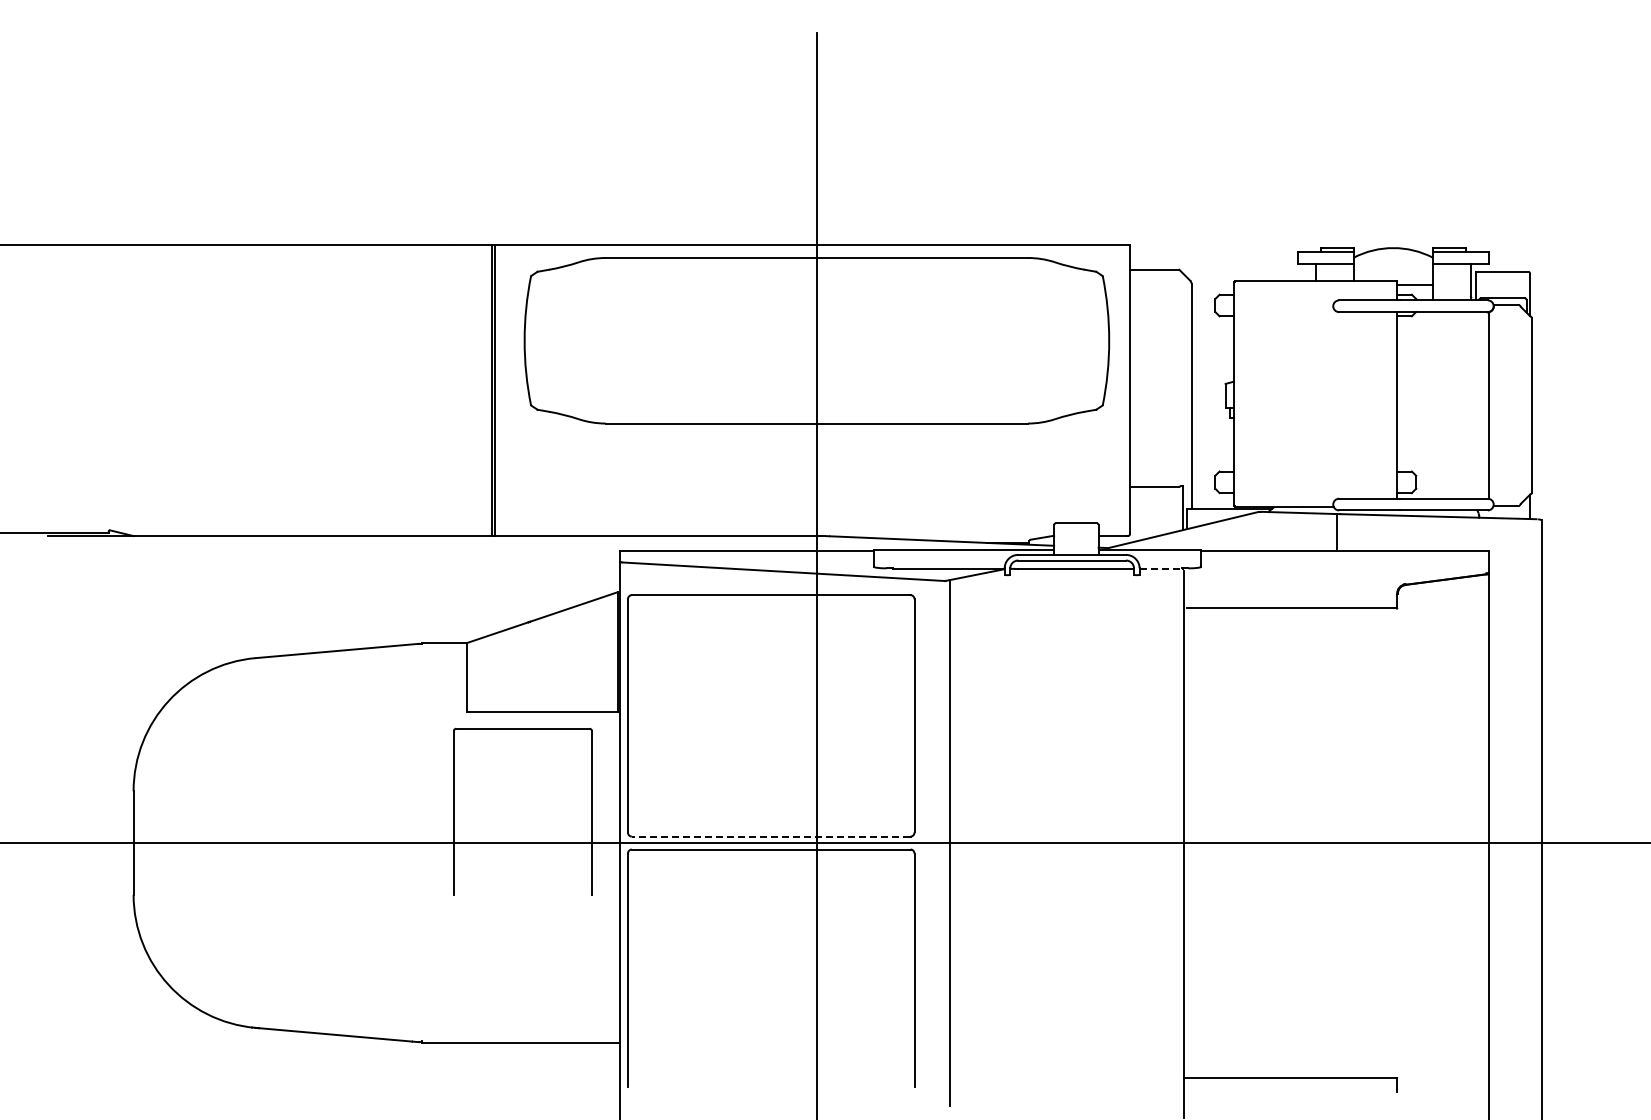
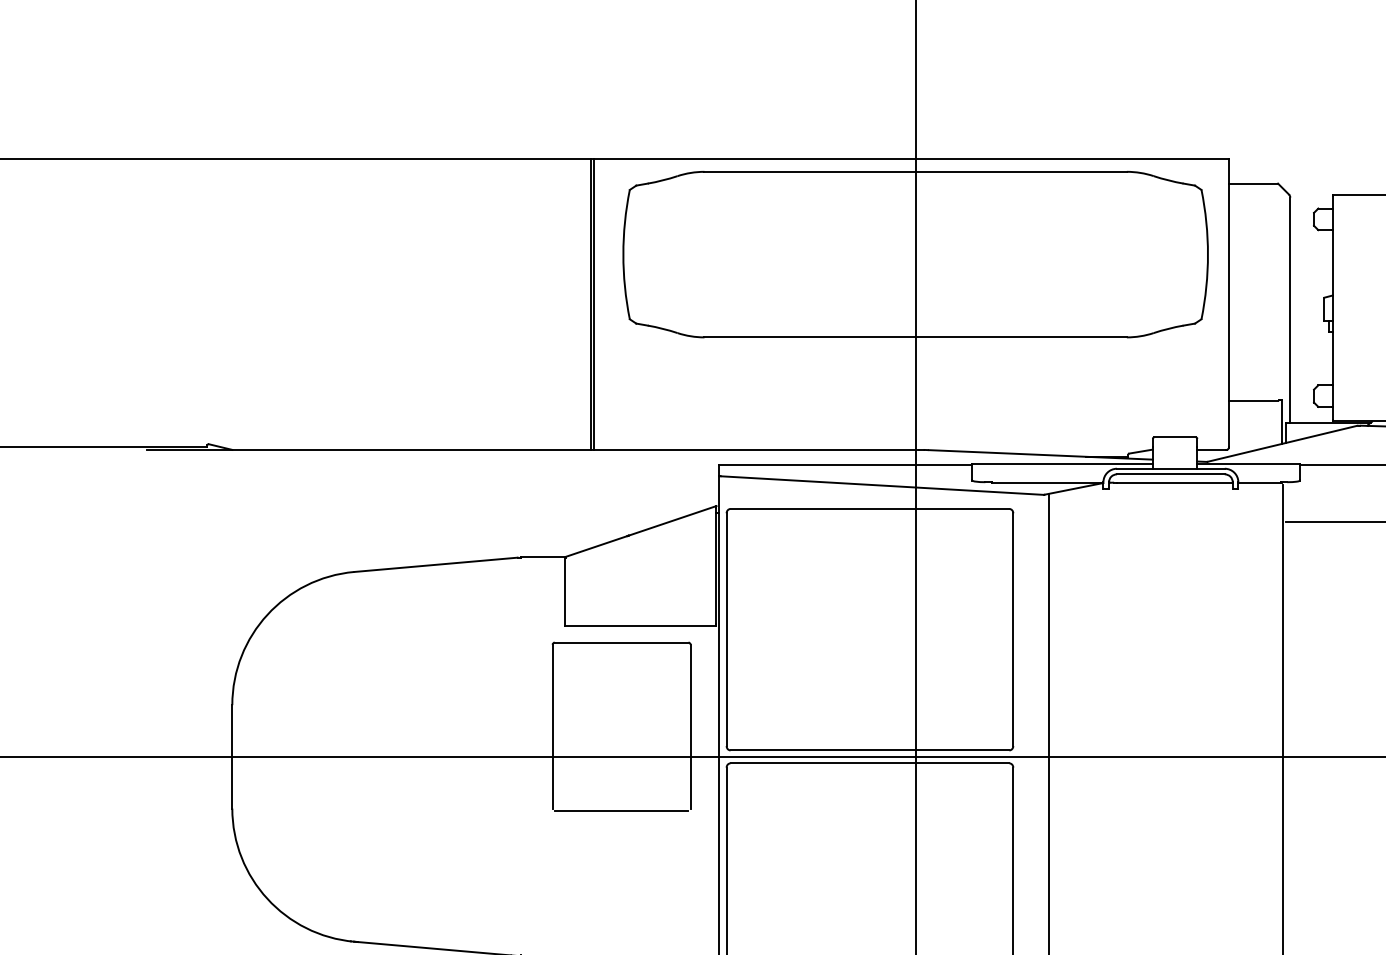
line: (1161, 569) -> (1260, 483), dashed -> solid
line: (770, 836) -> (869, 750), dashed -> solid
line: (522, 896) -> (621, 810), added

